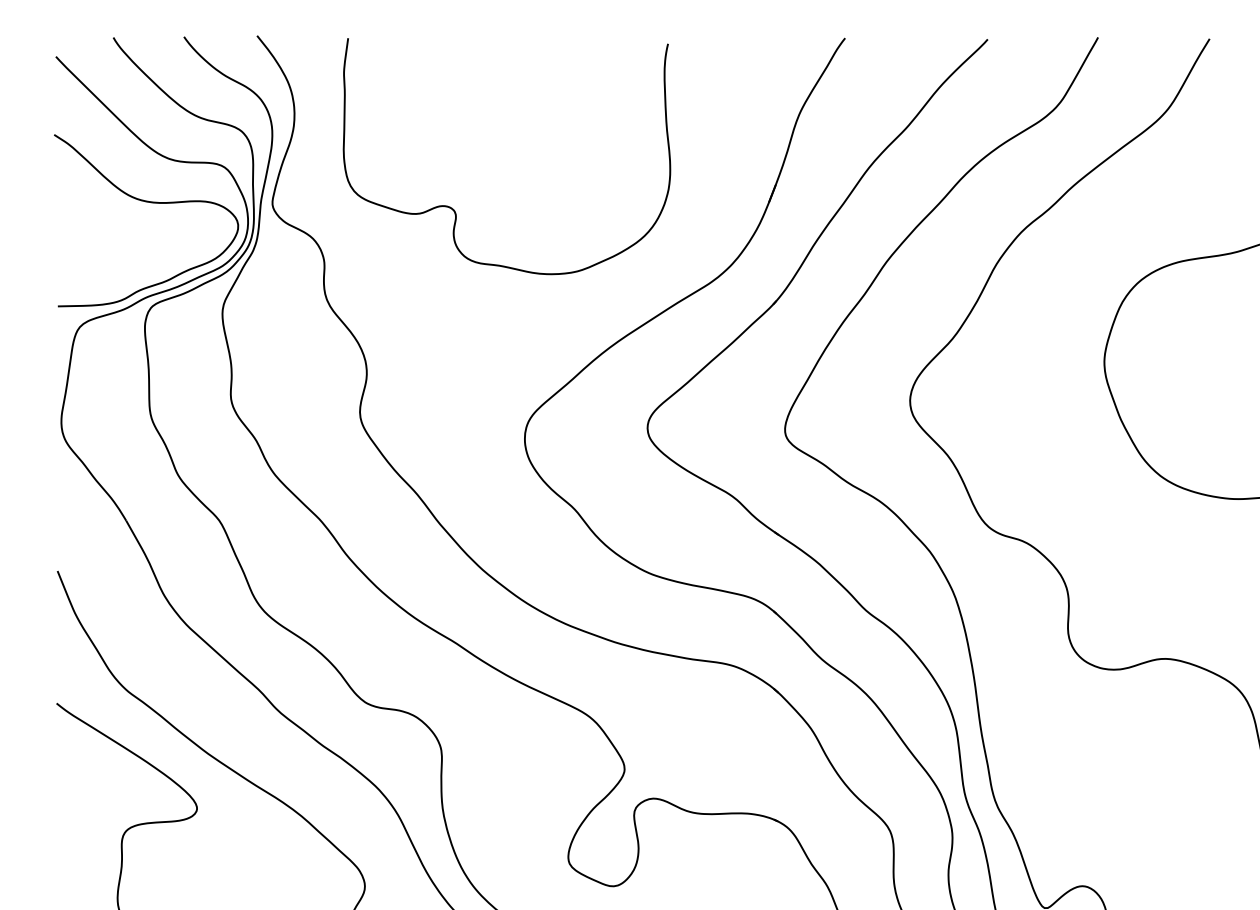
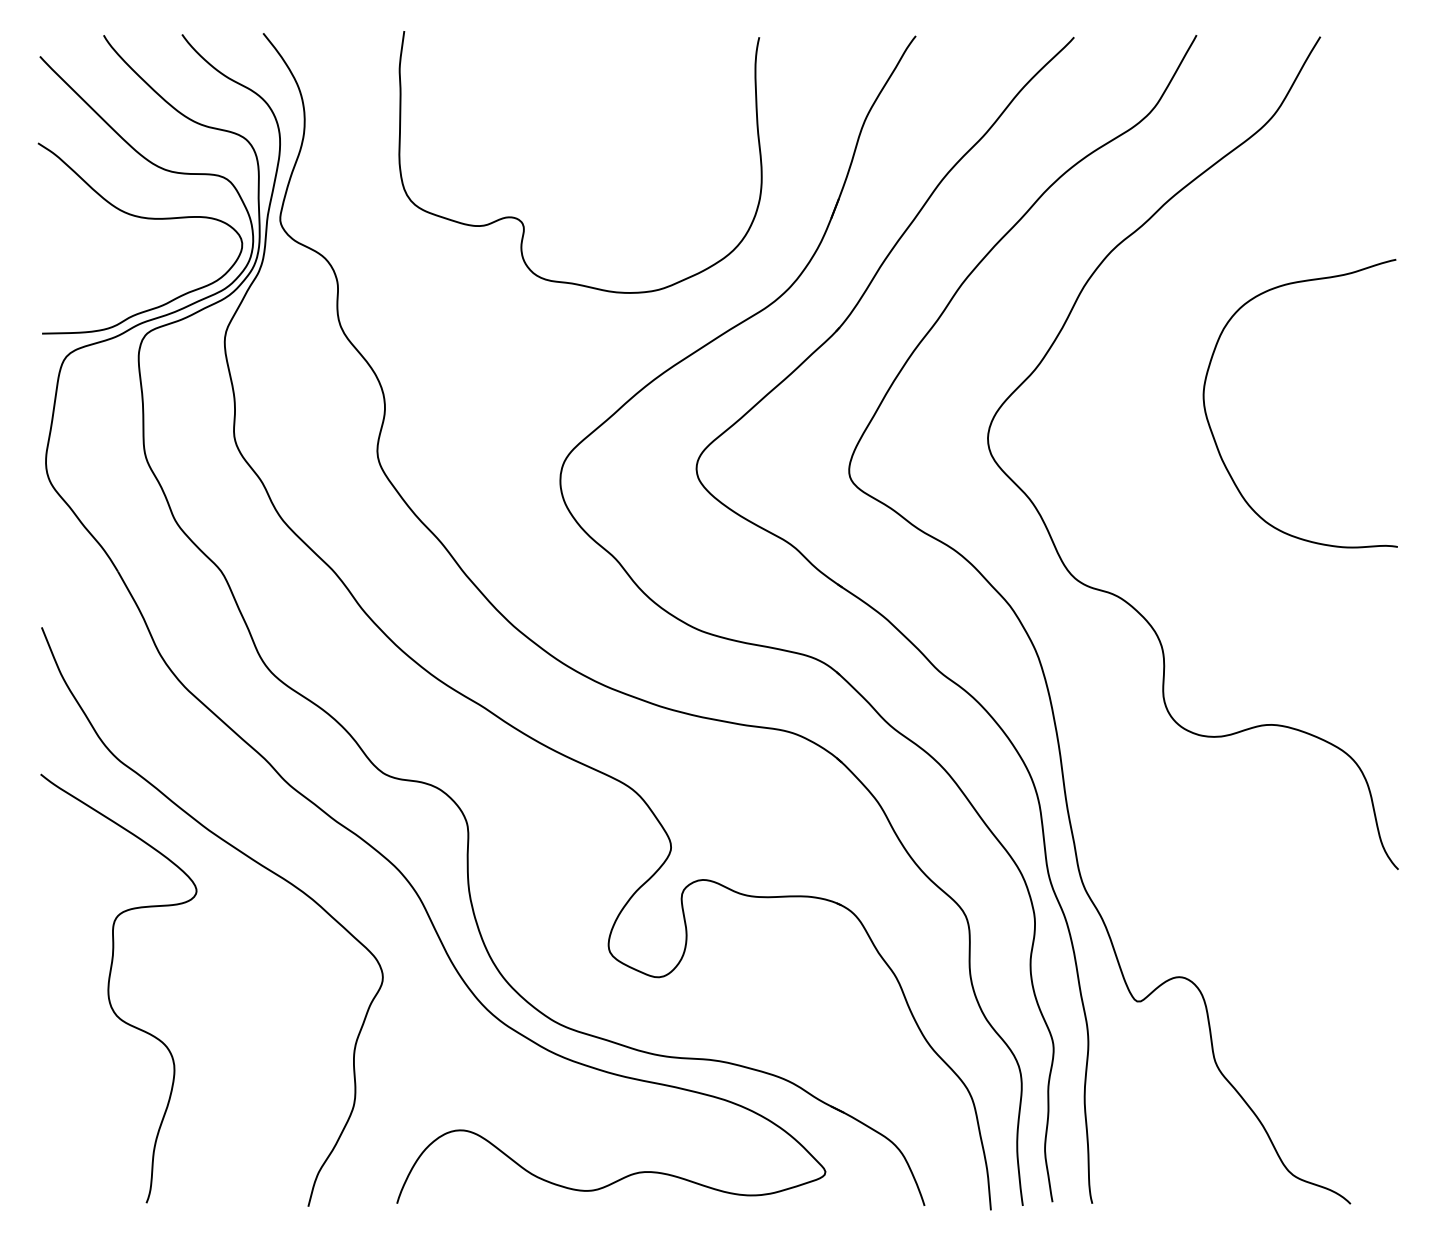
curve: (453, 208) -> (521, 220), moved

